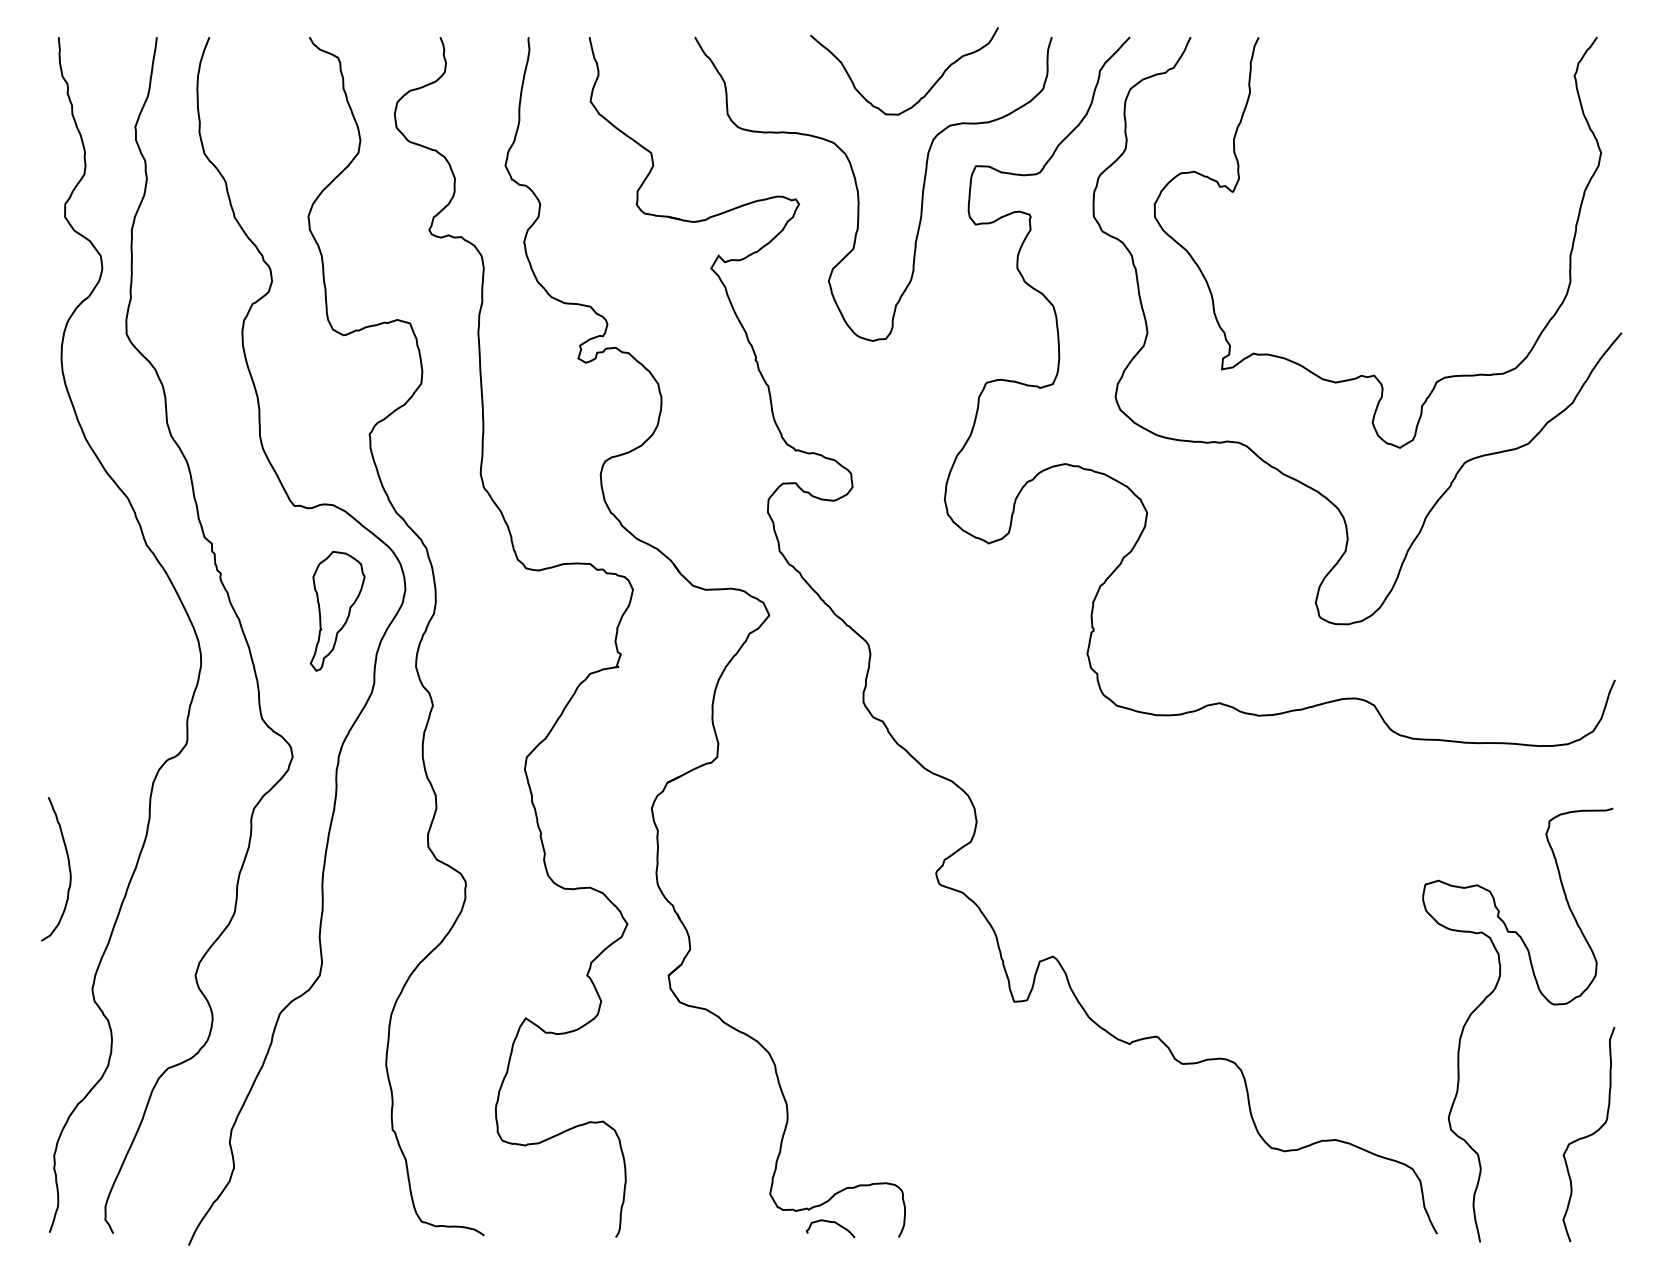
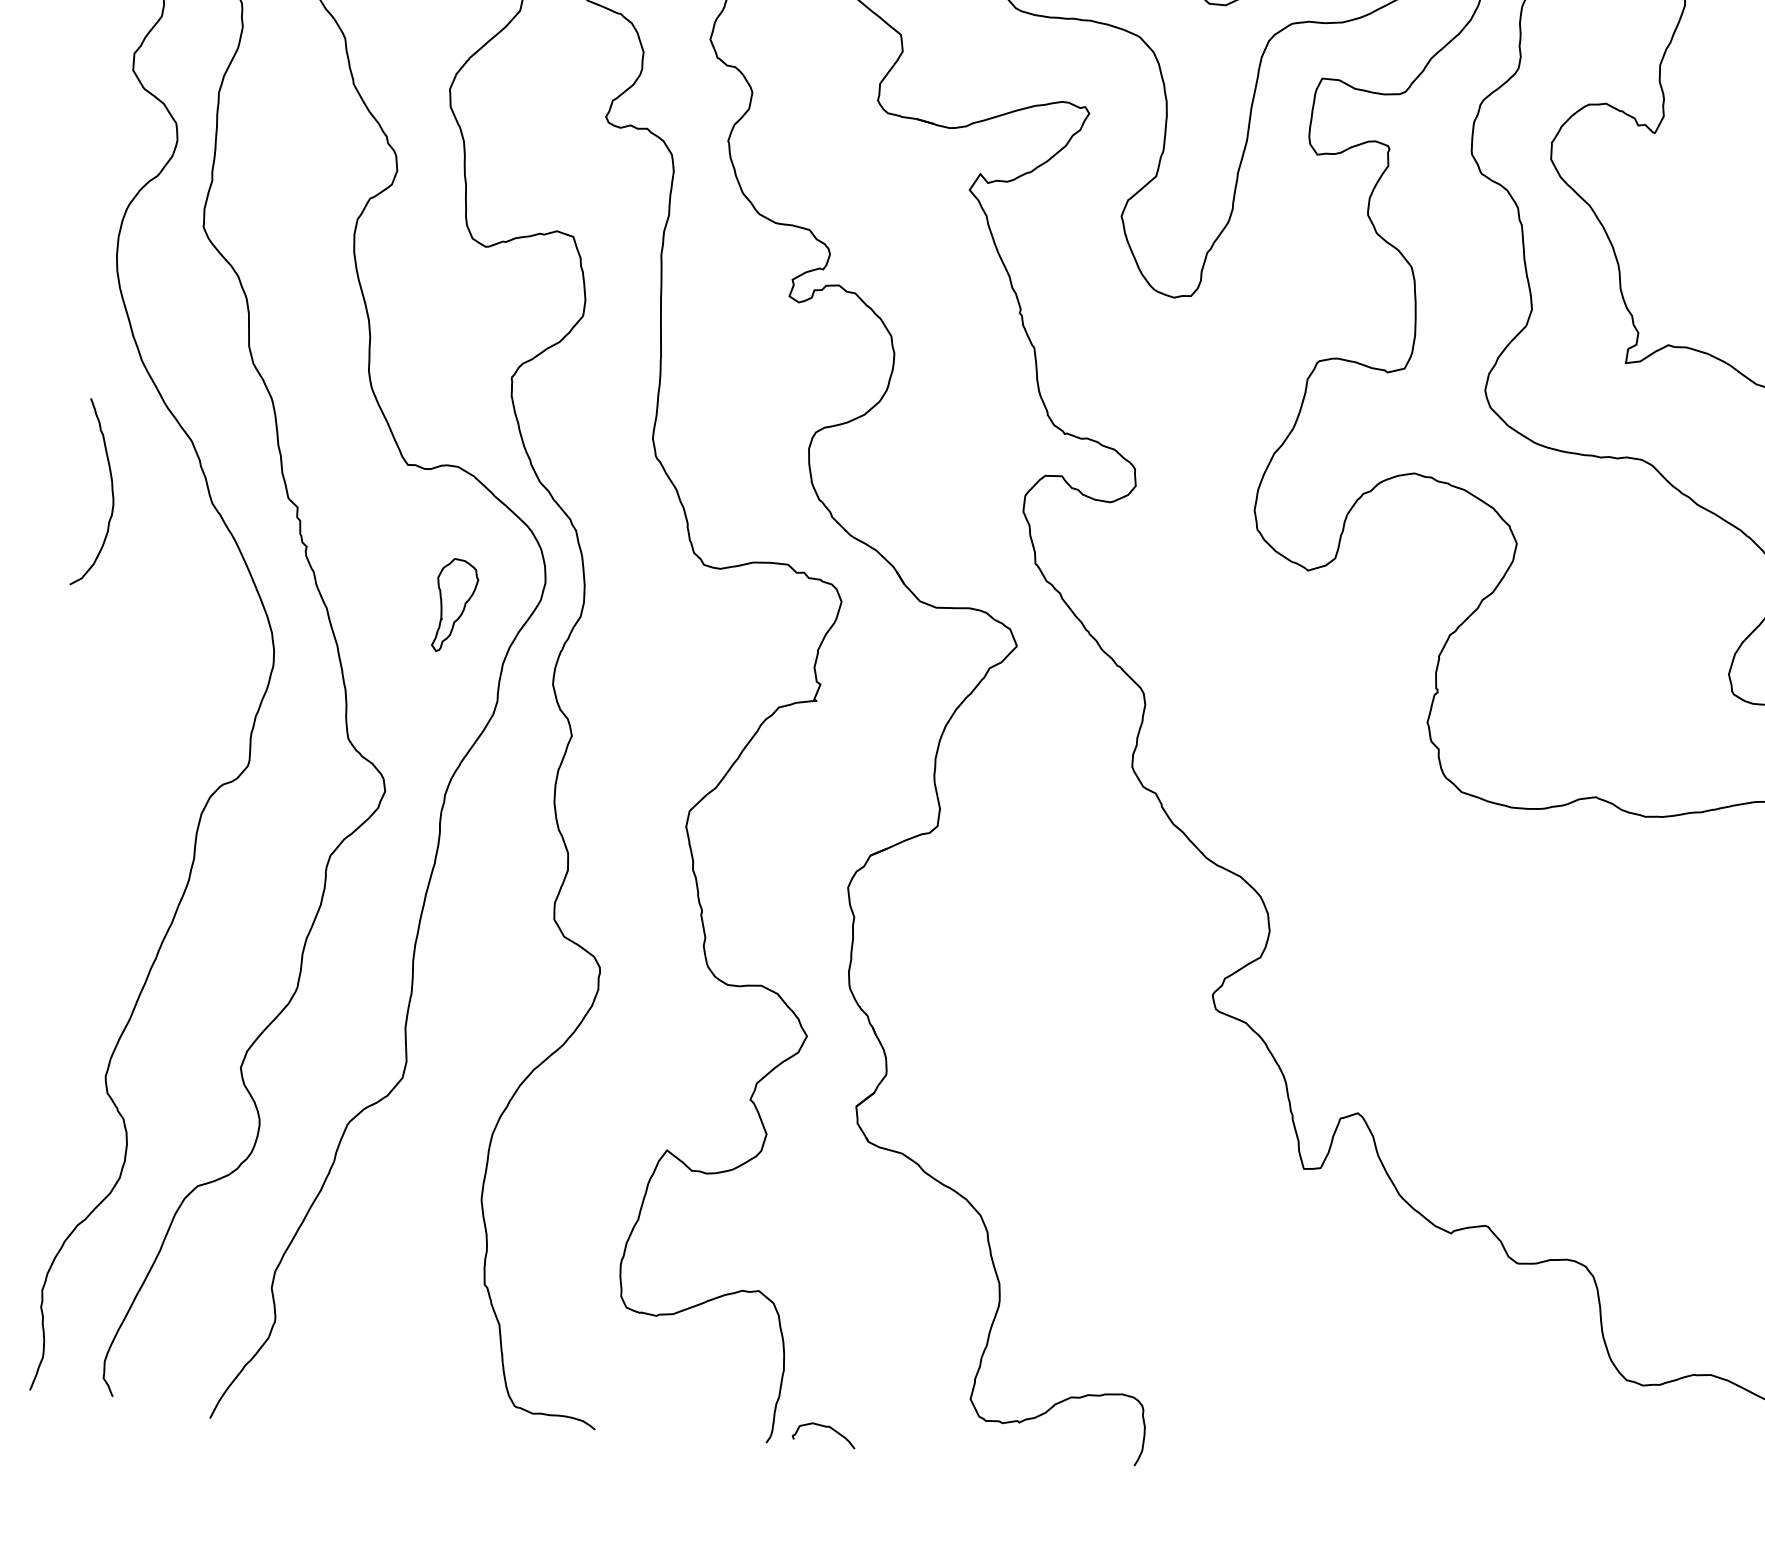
part: (337, 611) -> (455, 605), size x0.6
curve: (68, 868) -> (111, 492), moved
curve: (832, 1223) -> (826, 1428), moved

